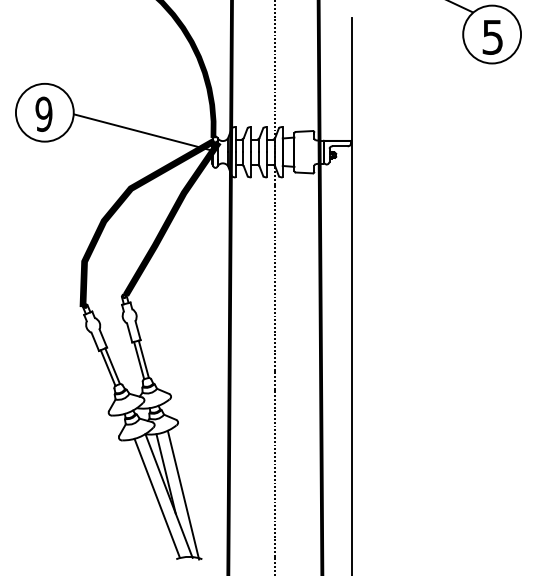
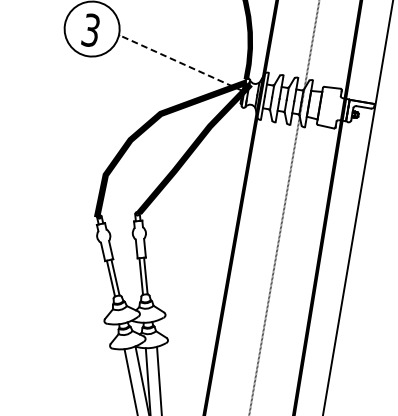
text: (43, 113) -> (90, 29), 9 -> 3
line: (142, 132) -> (180, 63), solid -> dashed

